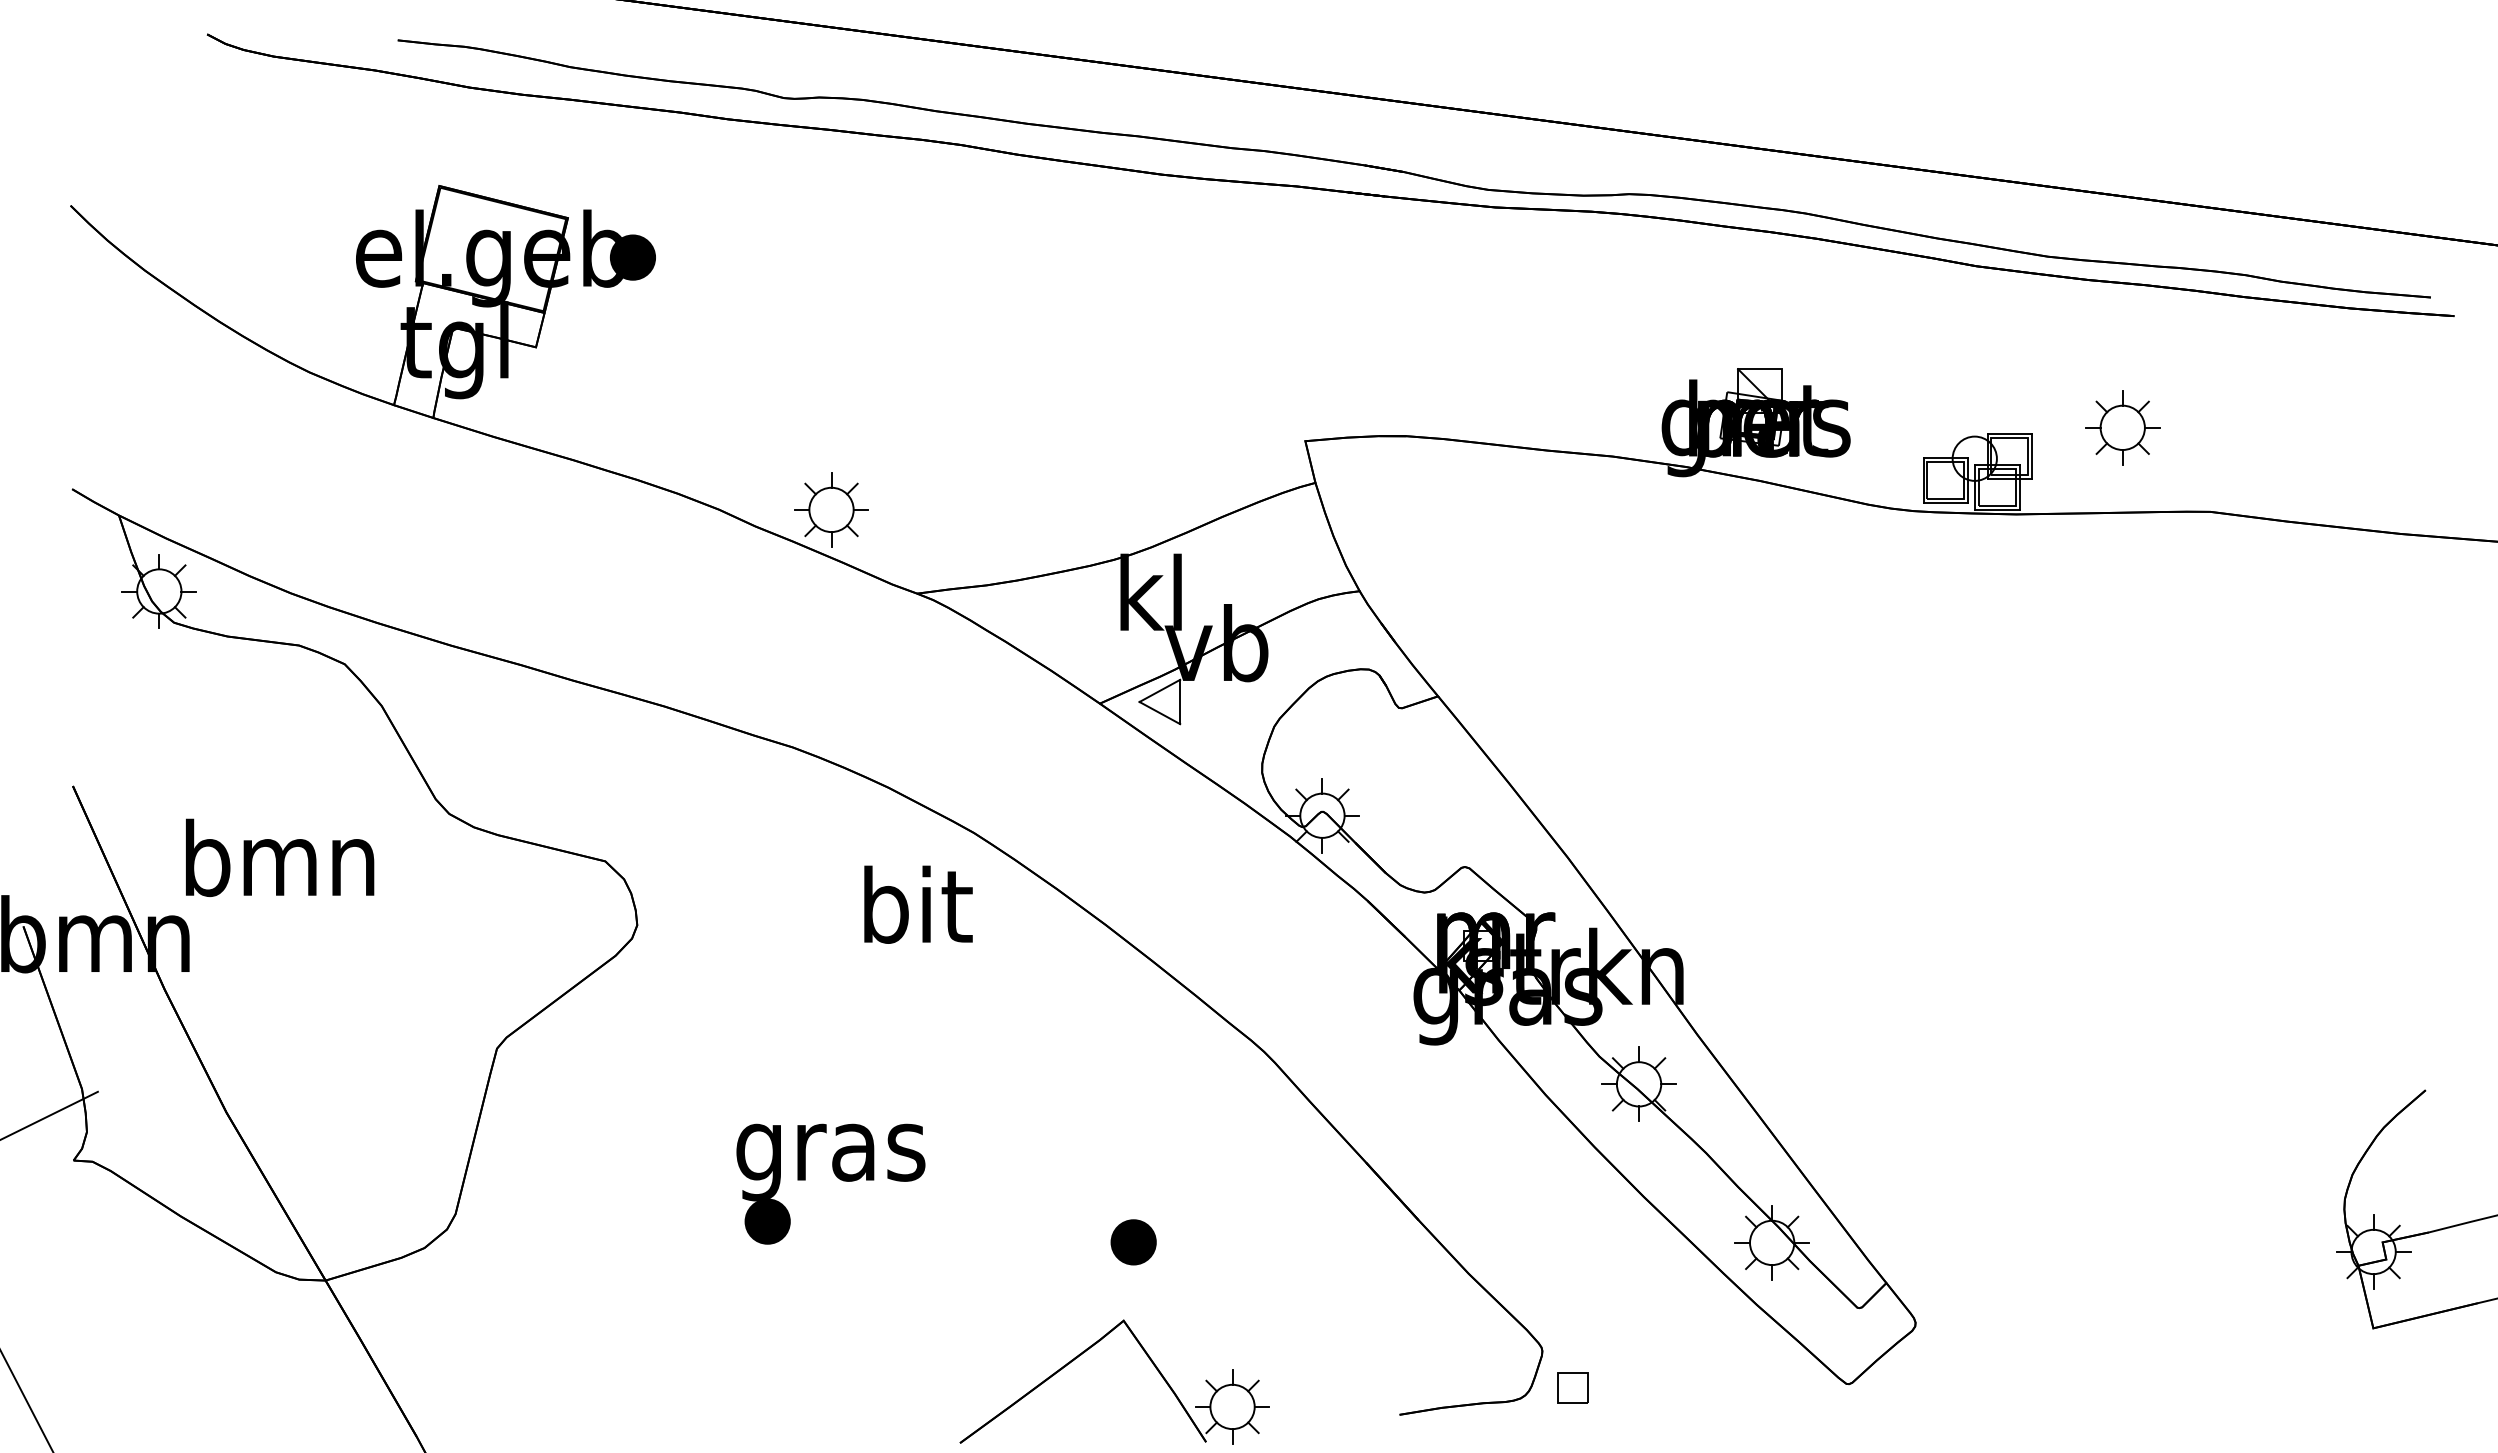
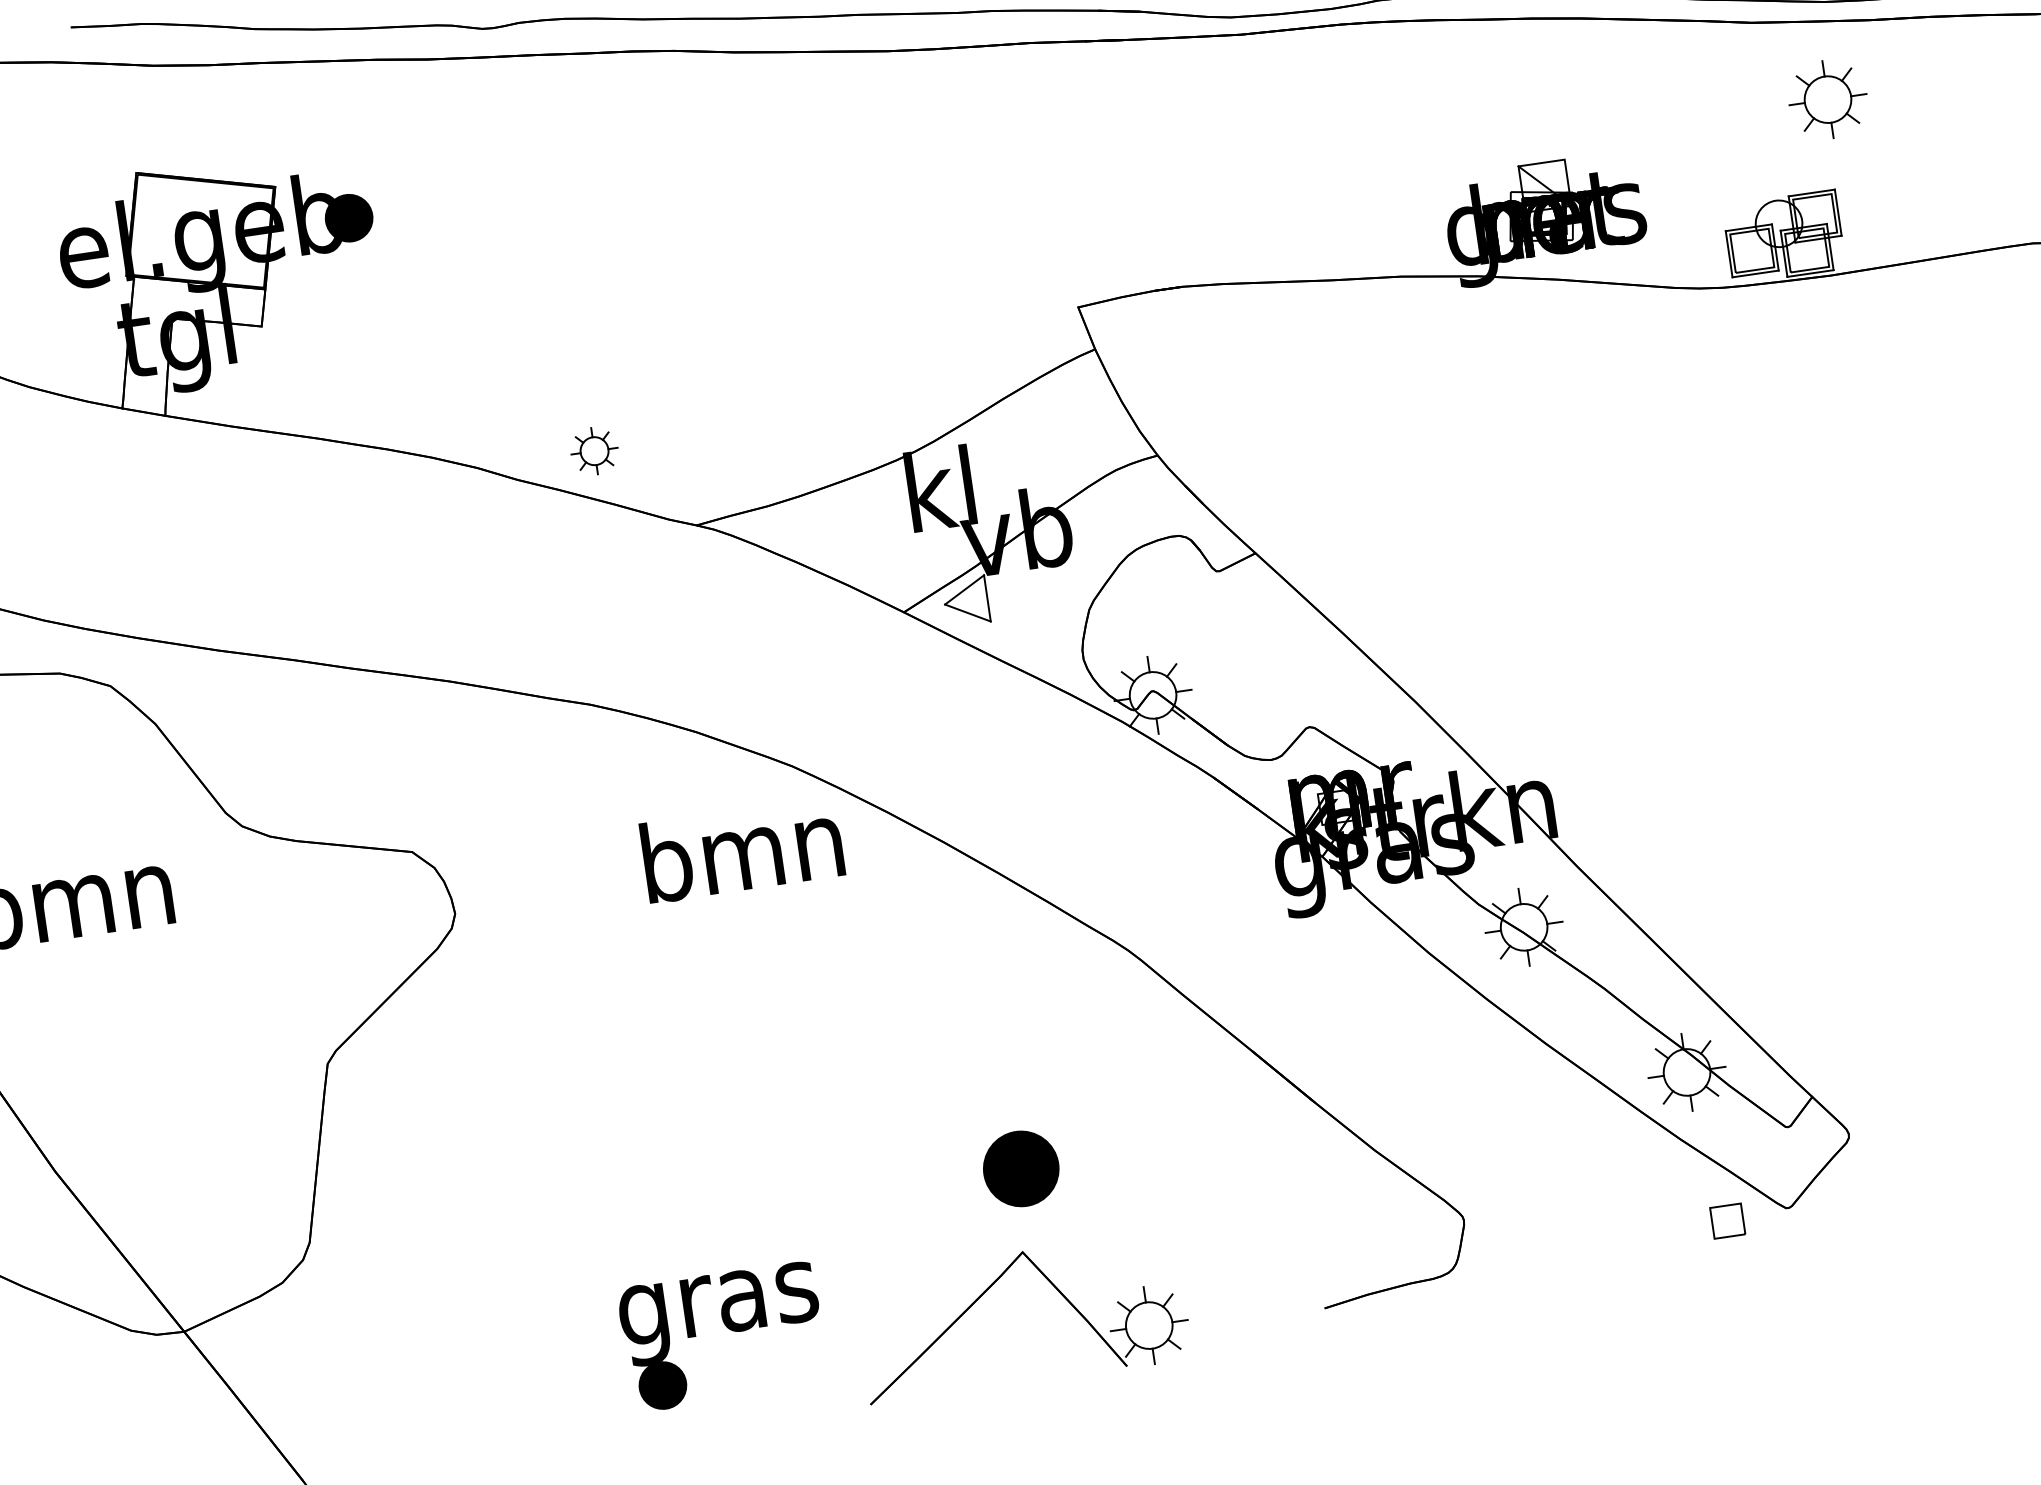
part: (2122, 427) -> (1827, 99), moved
part: (831, 509) -> (594, 450), size x0.6
text: (915, 904) -> (742, 849), bit -> bmn
part: (836, 1176) -> (727, 1328), moved
part: (1133, 1242) -> (1020, 1169), size x1.6
part: (1572, 1387) -> (1727, 1220), moved

